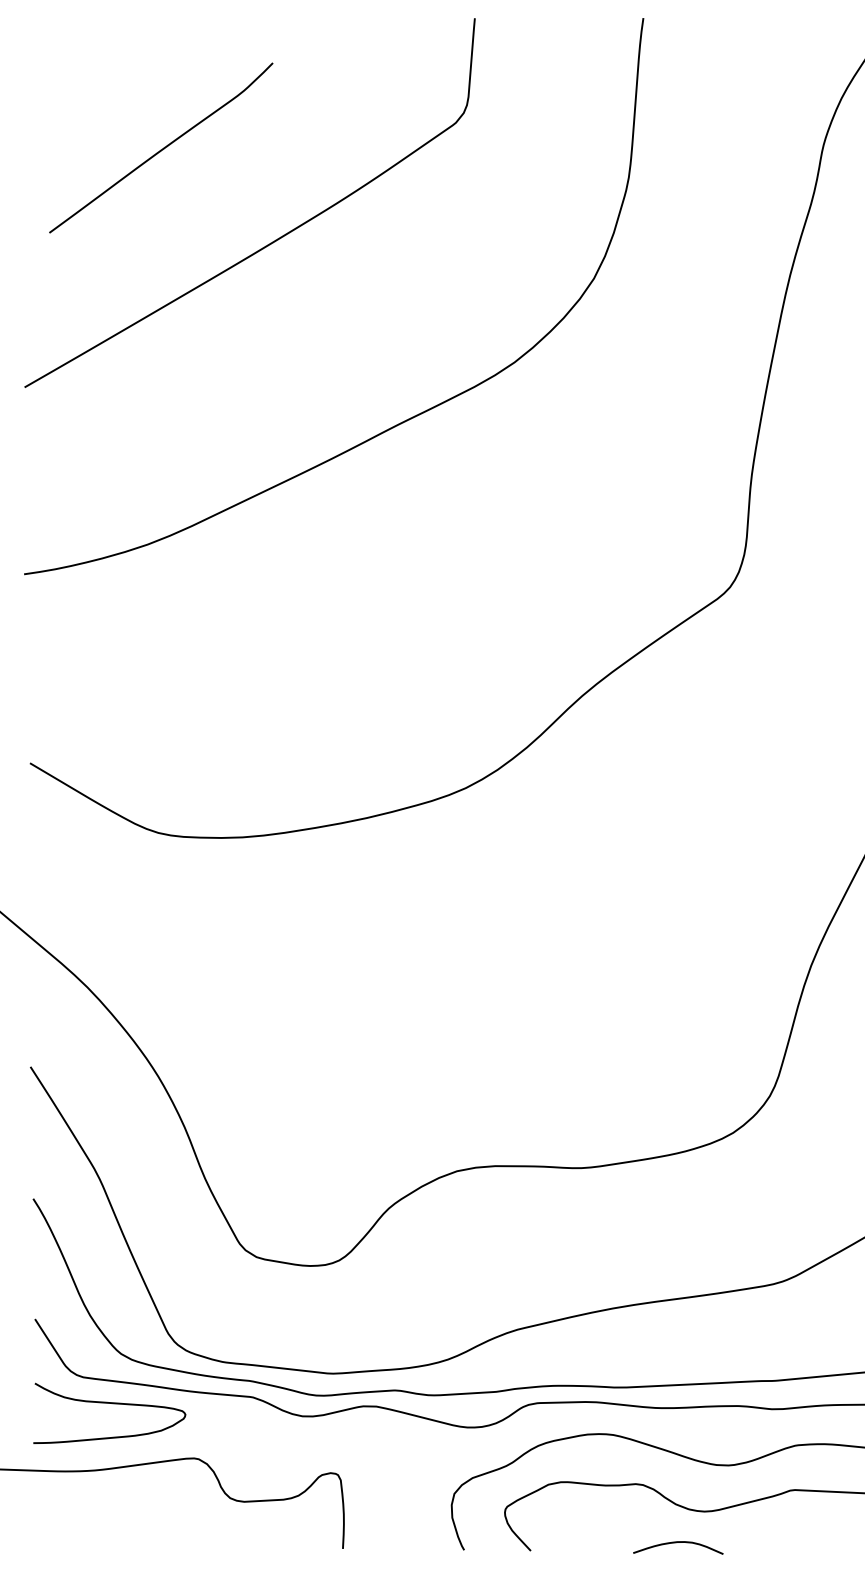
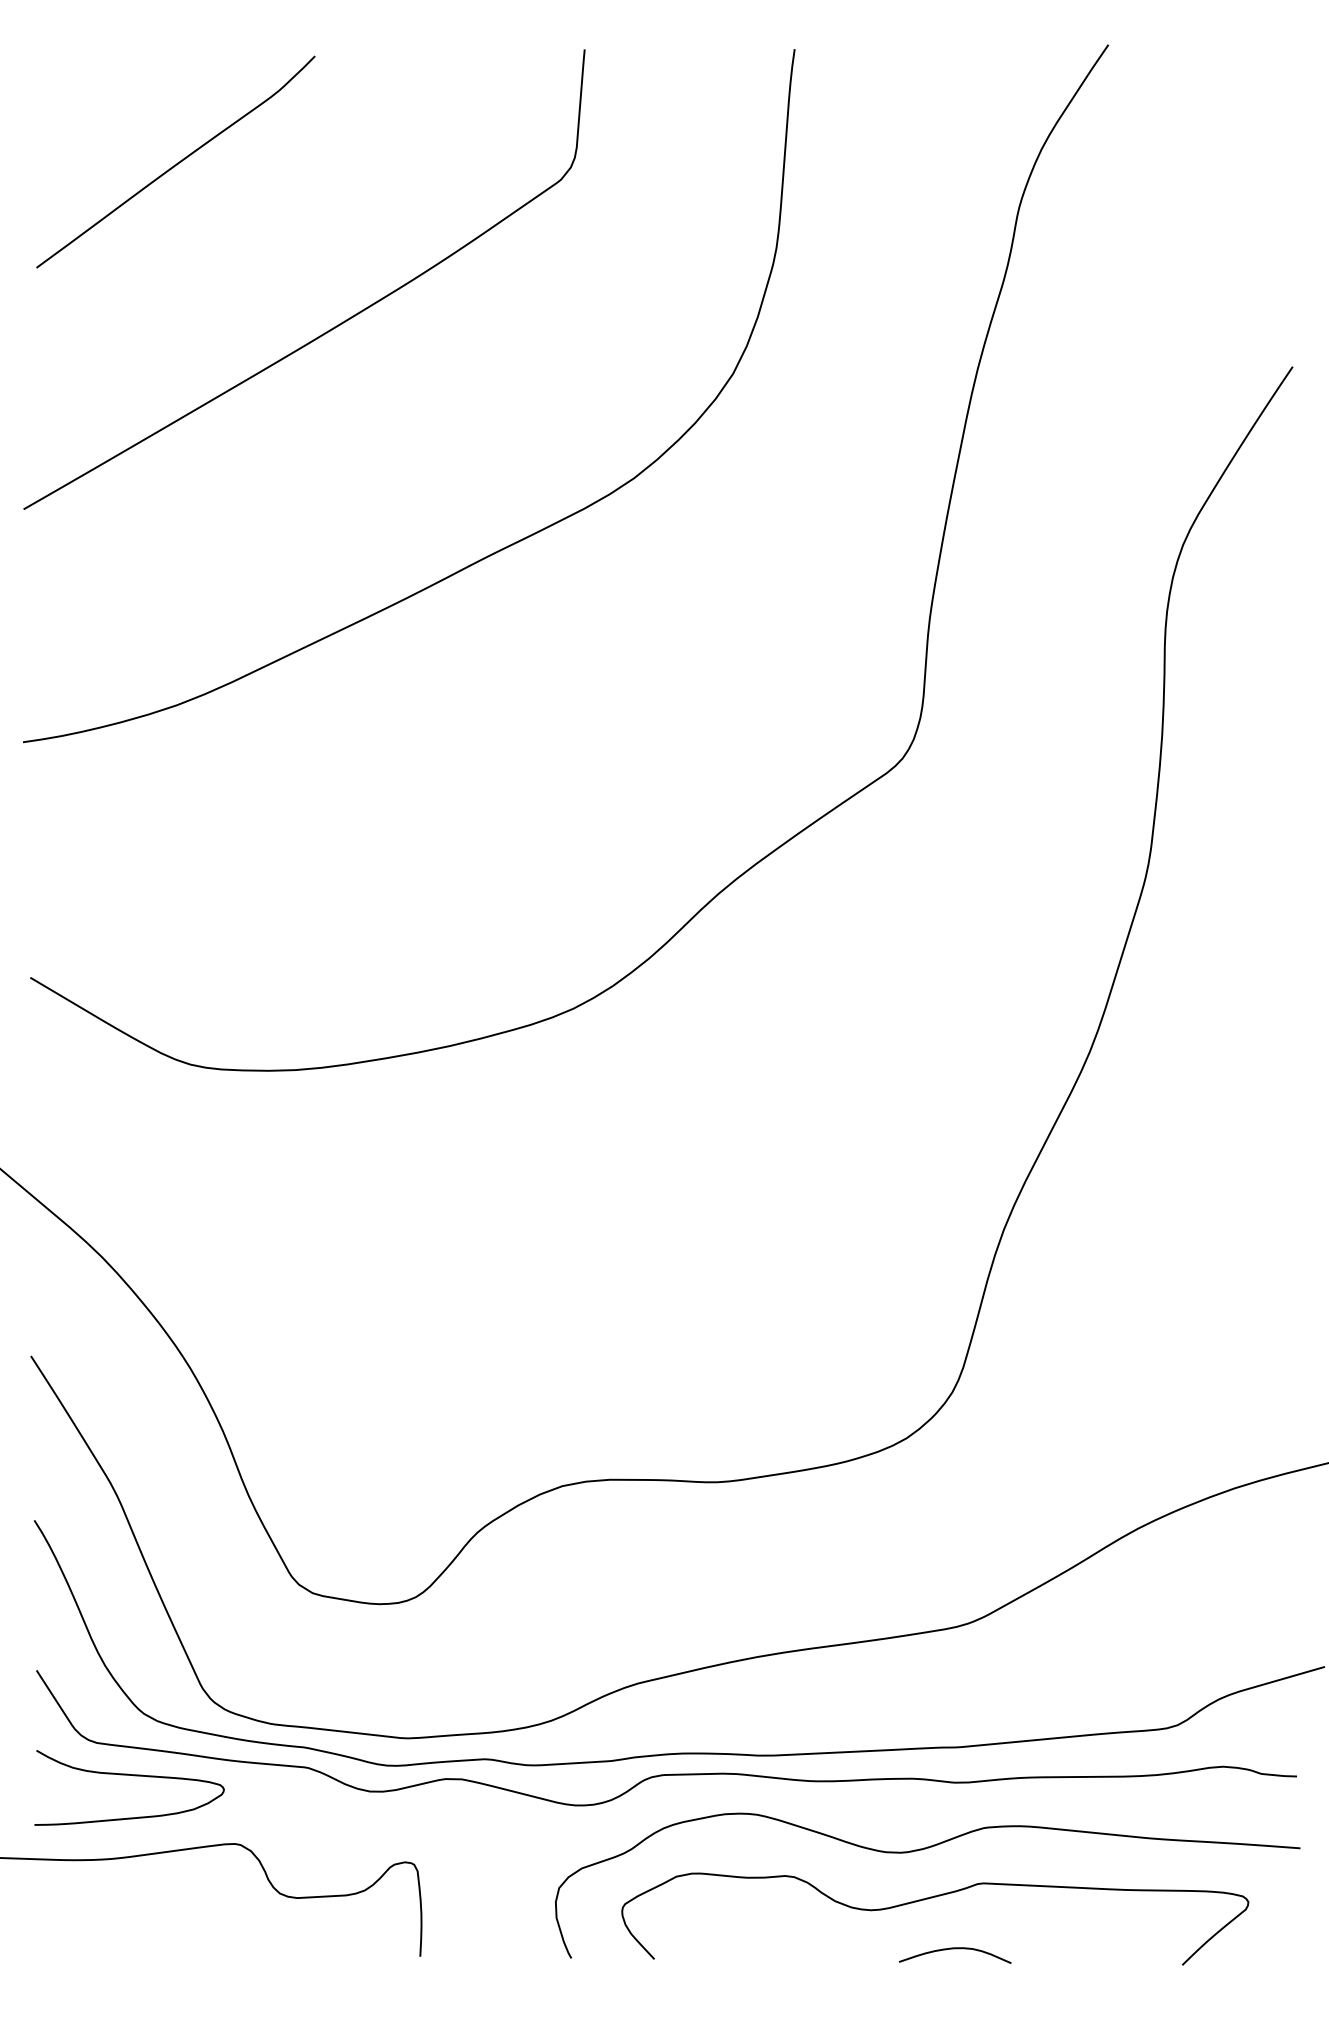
curve: (162, 148) -> (177, 162), moved
curve: (678, 1543) -> (955, 1949), moved

